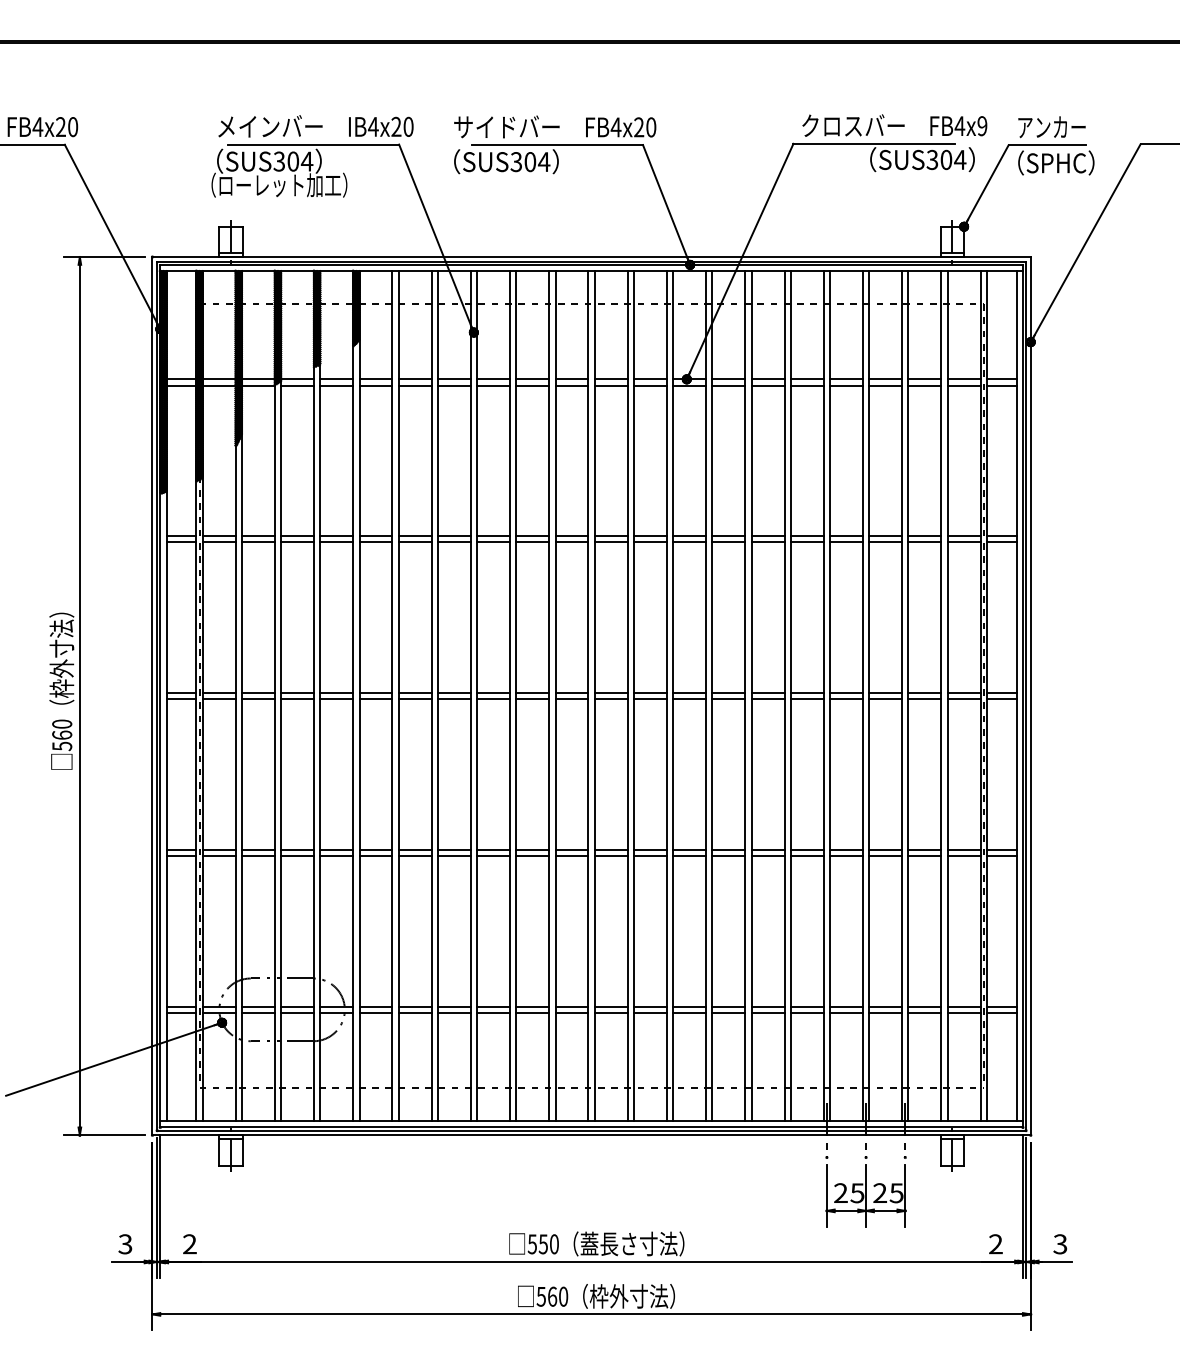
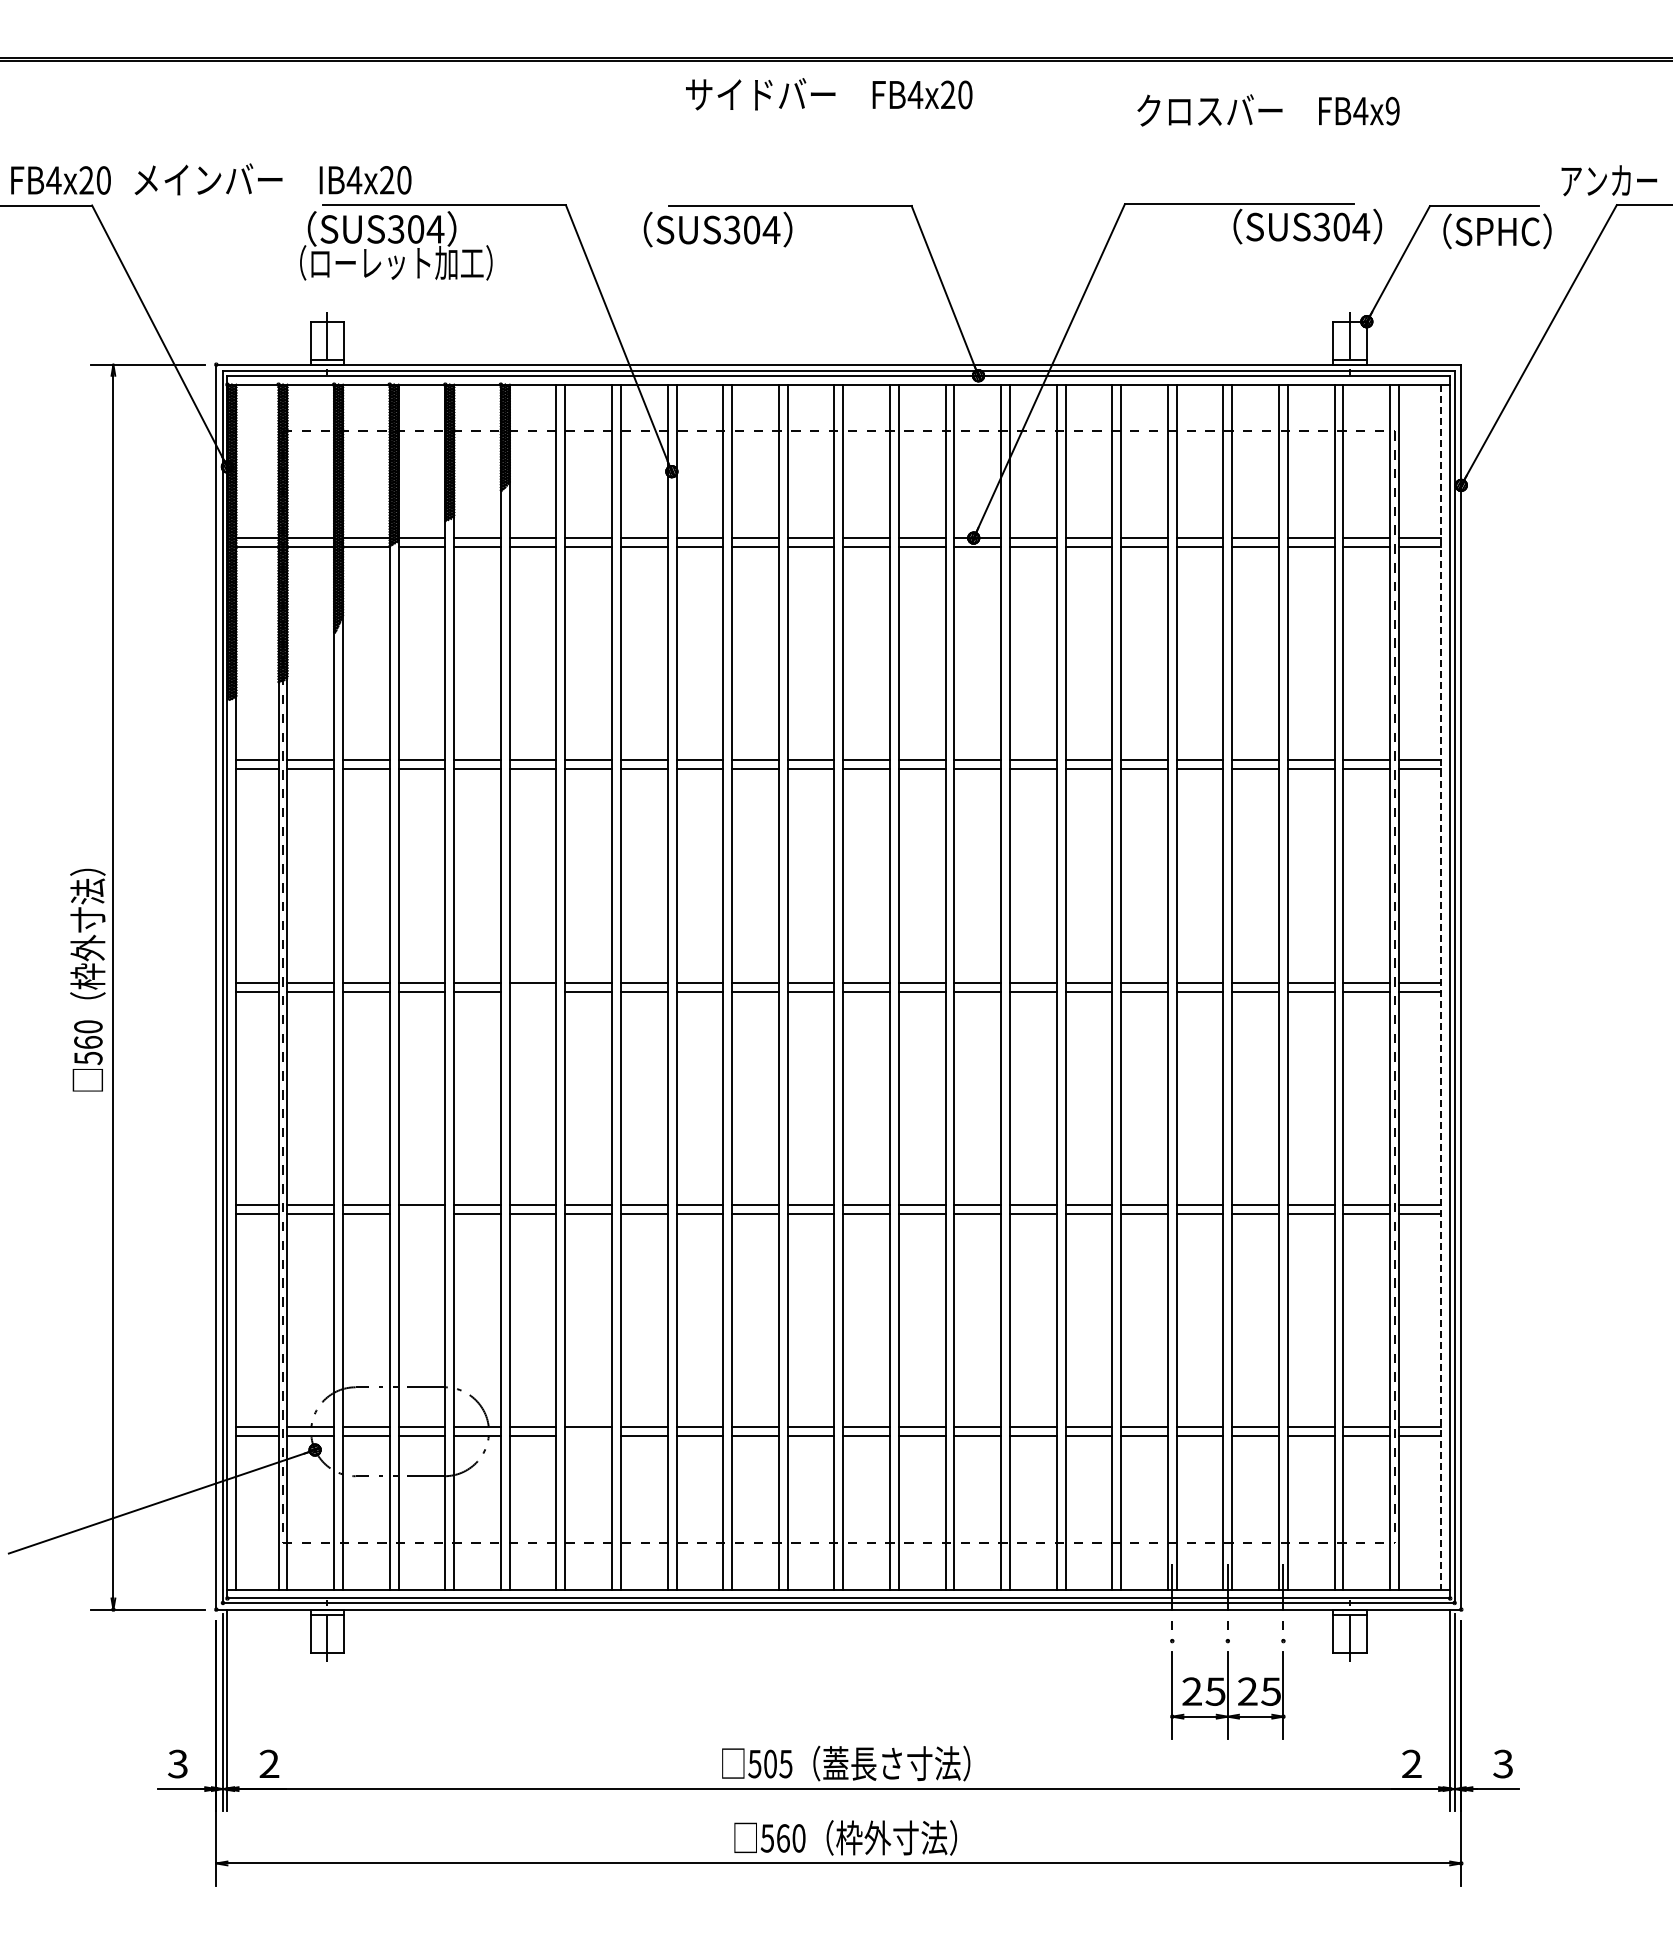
text: (894, 125) -> (1268, 110), moved
text: (315, 126) -> (272, 179), moved
text: (555, 127) -> (829, 94), moved
text: (1052, 127) -> (1609, 180), moved
line: (1016, 696) -> (1441, 987), solid -> dashed
line: (375, 699) -> (532, 991), removed
line: (297, 855) -> (421, 1213), removed
line: (415, 1013) -> (588, 1436), removed
text: (548, 1243) -> (777, 1763), 550 -> 505

